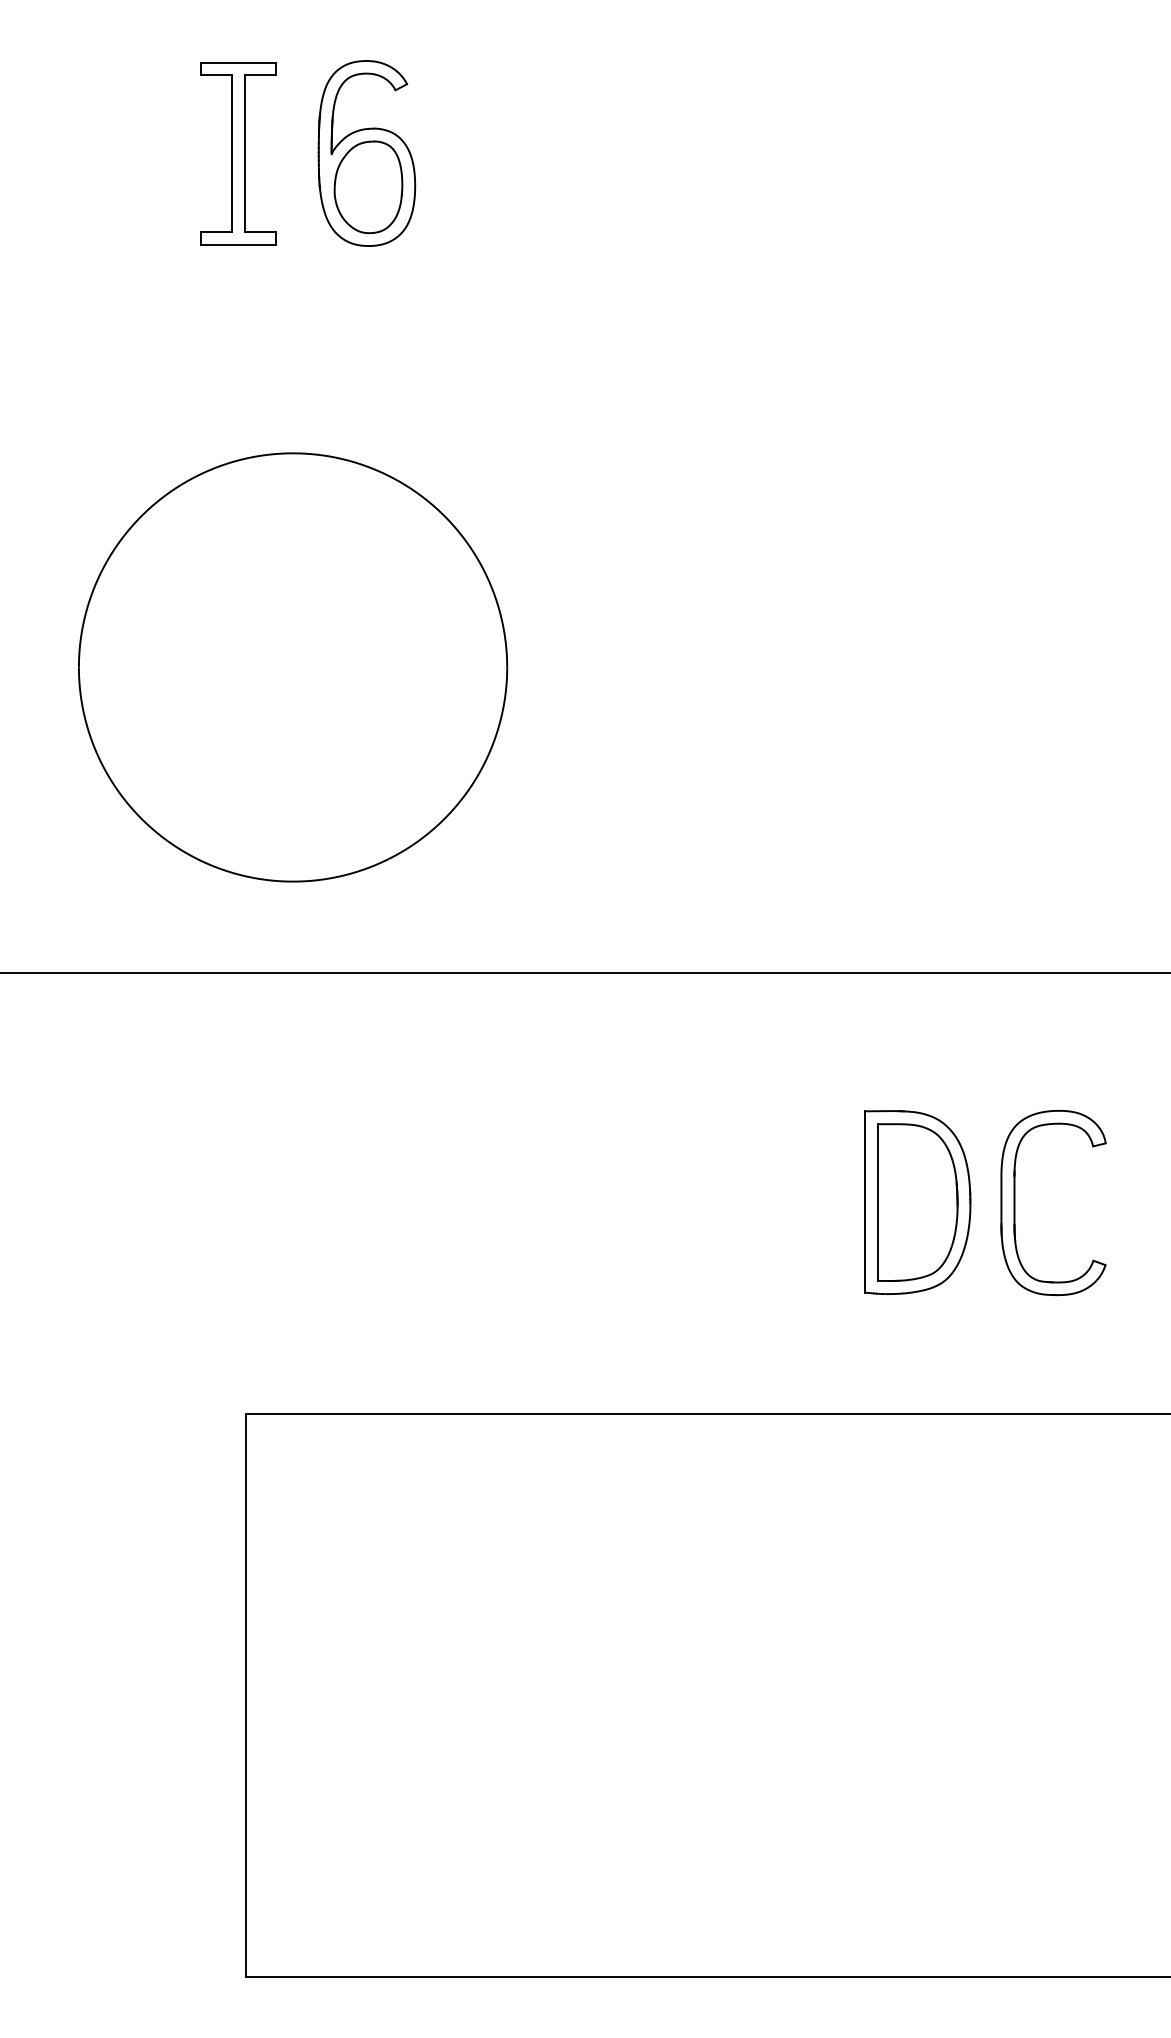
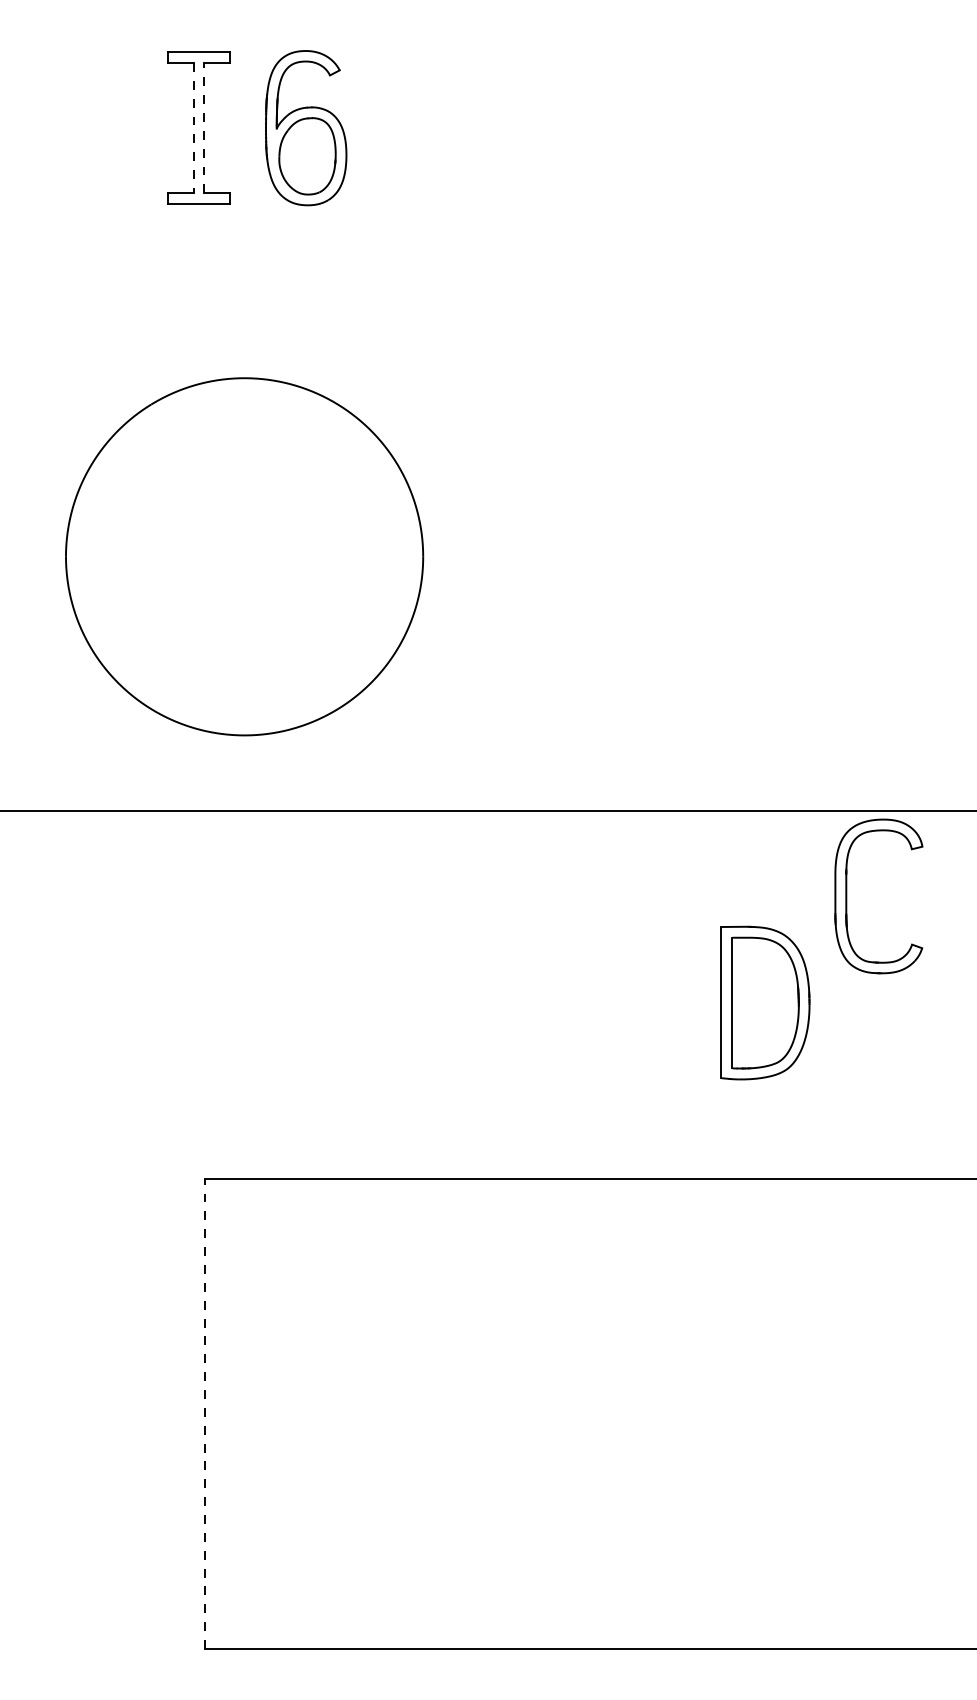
line: (244, 152) -> (204, 127), solid -> dashed
line: (231, 153) -> (193, 128), solid -> dashed
part: (1015, 1203) -> (847, 896), moved
line: (246, 1695) -> (205, 1414), solid -> dashed

